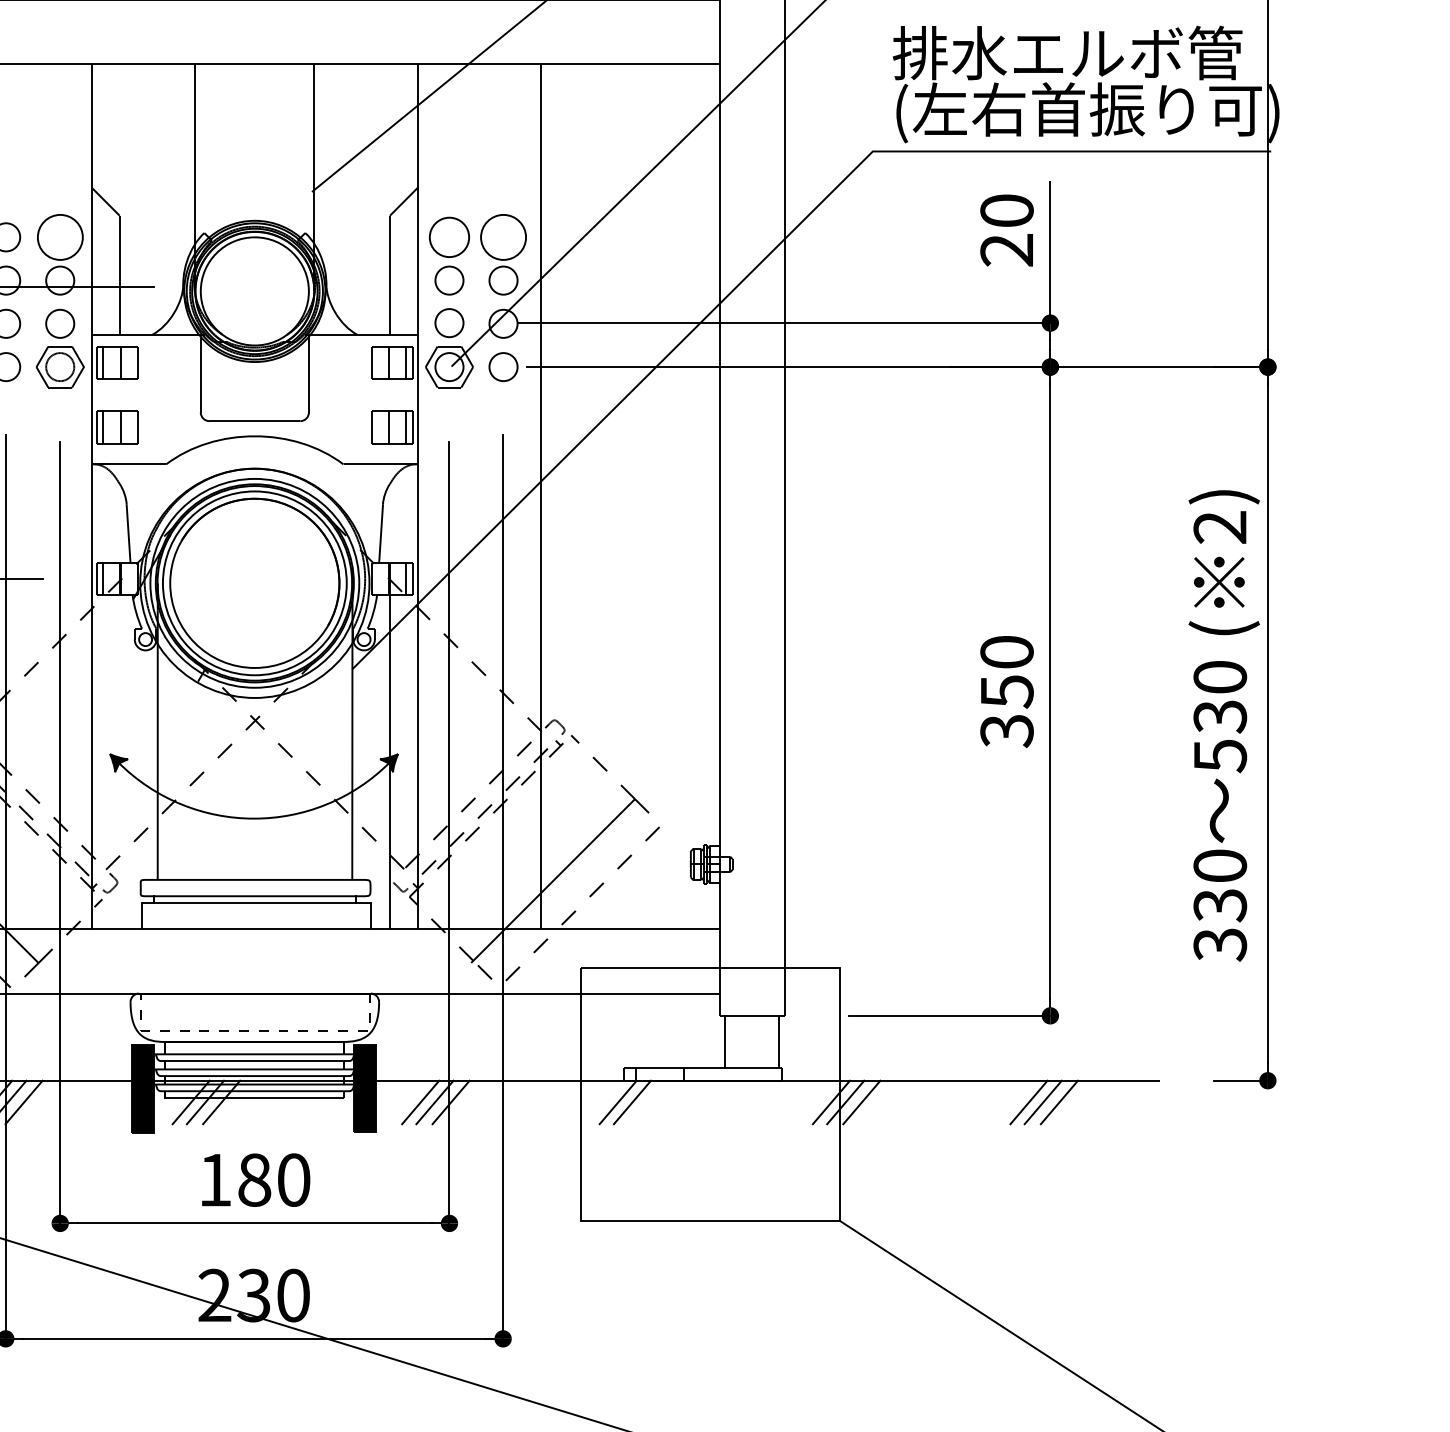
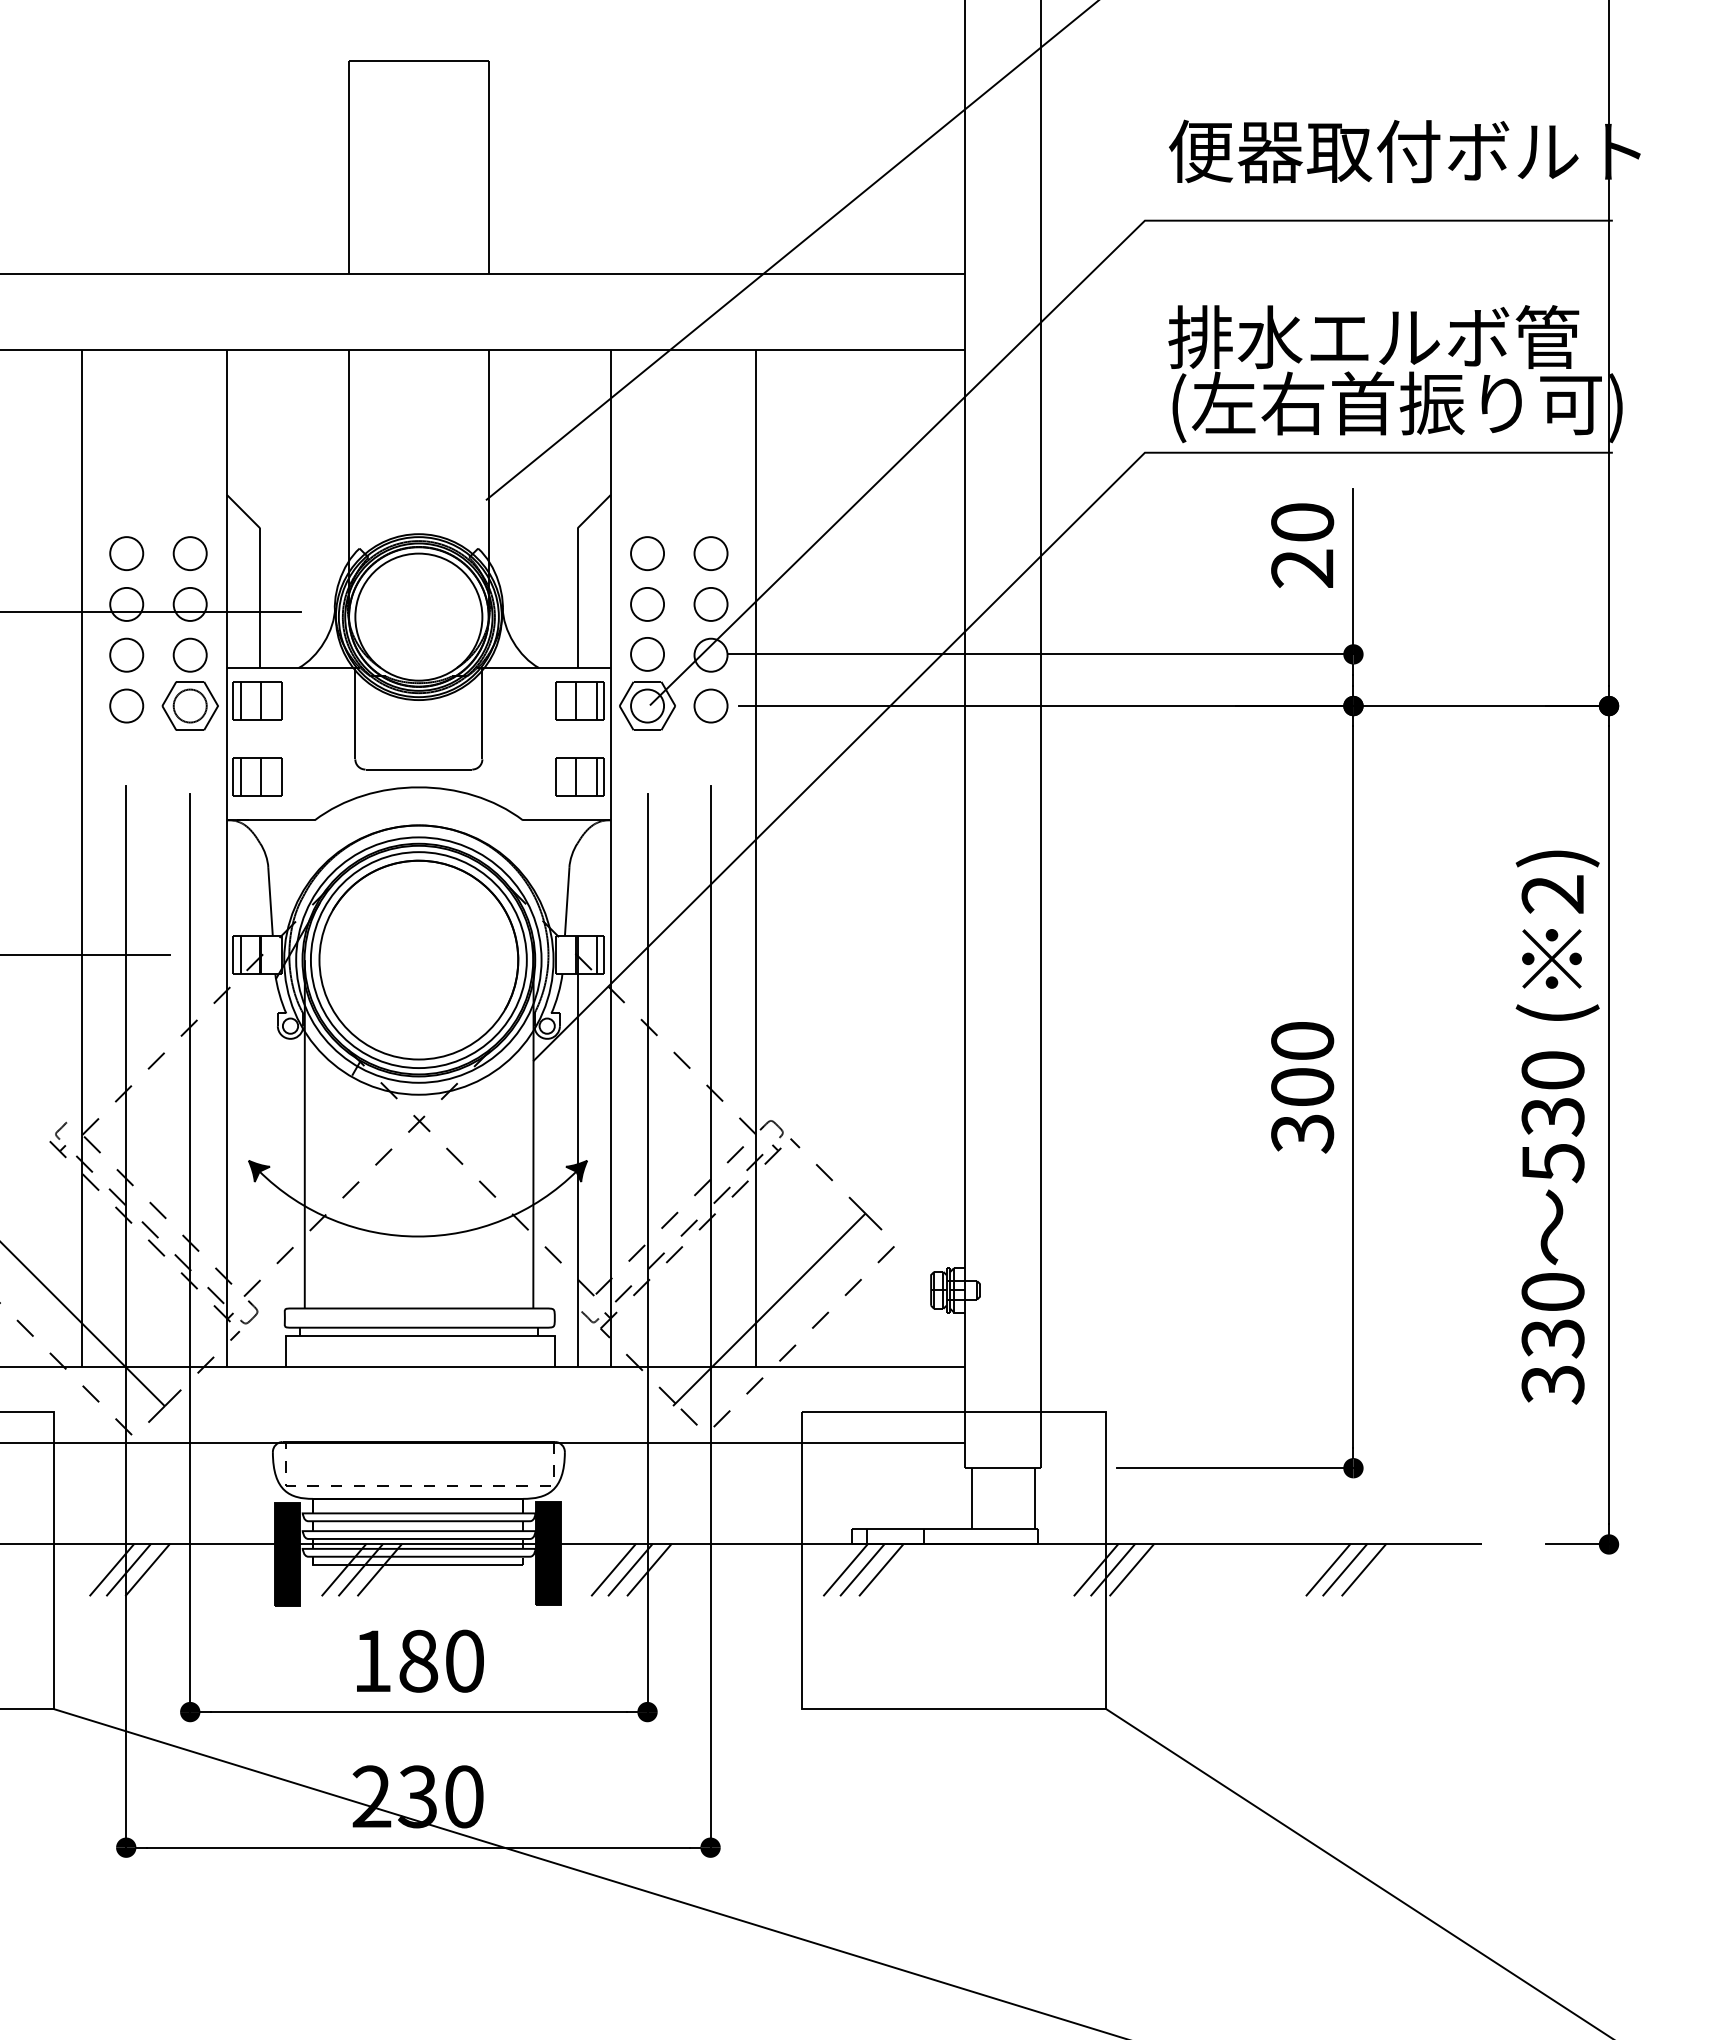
part: (59, 237) -> (189, 553), size x0.62
part: (449, 237) -> (647, 553), size x0.71
part: (503, 237) -> (710, 553), size x0.62
text: (1006, 691) -> (1302, 1087), 350 -> 300
line: (648, 1102) -> (881, 1569), added

